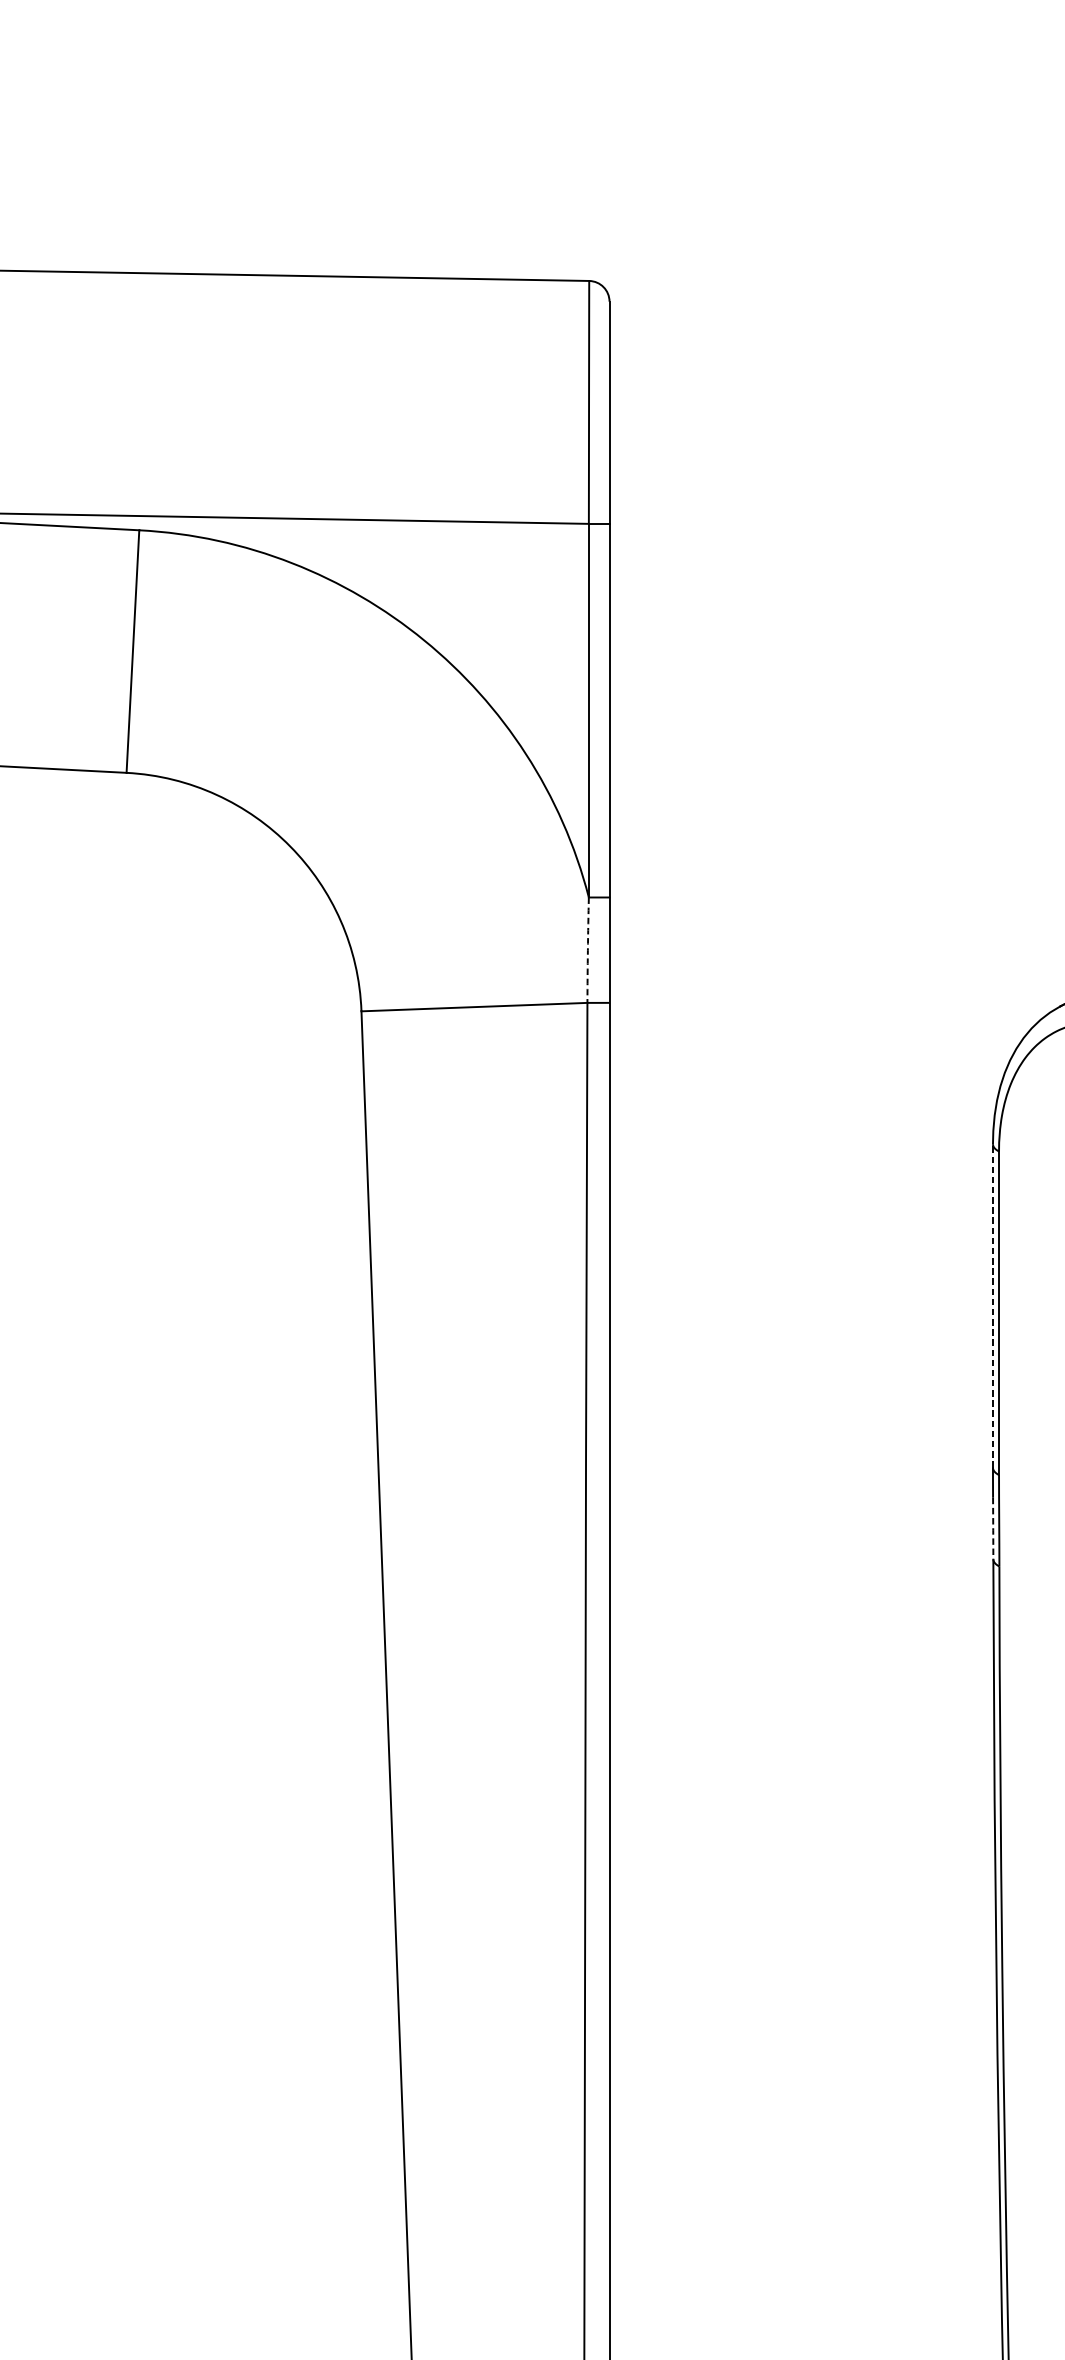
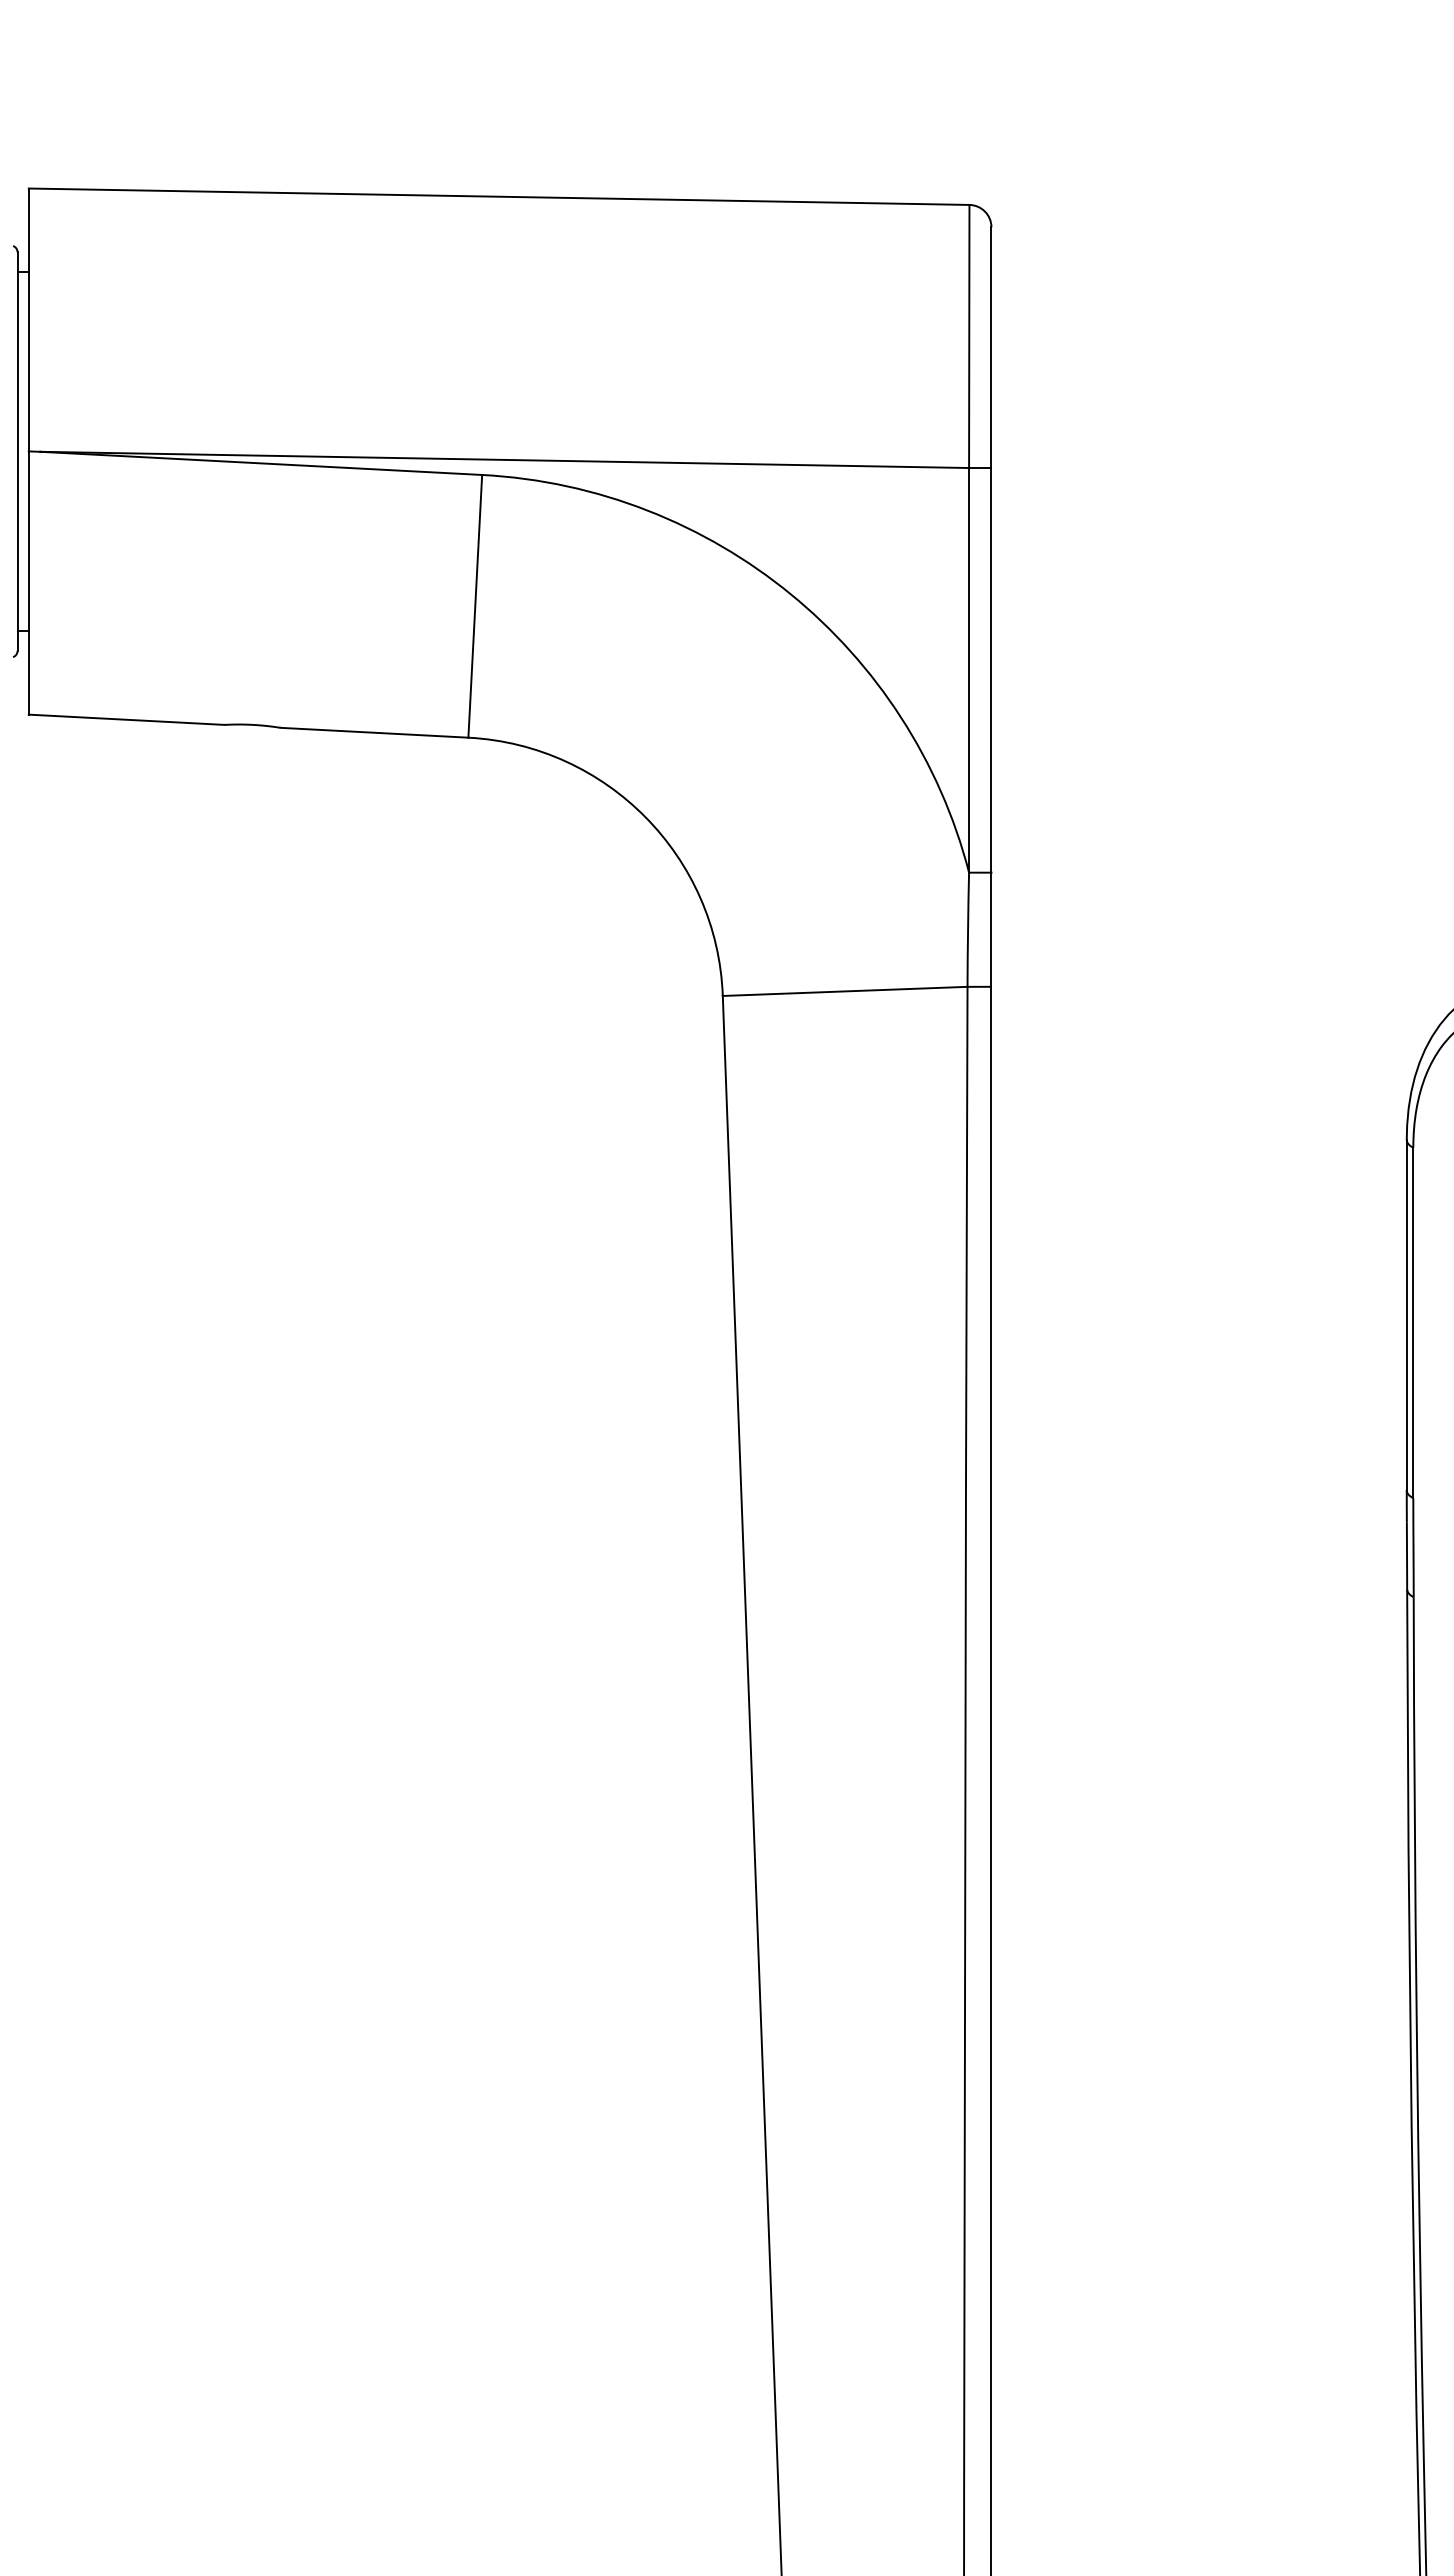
arc: (588, 949) -> (968, 929), dashed -> solid
line: (992, 1305) -> (1406, 1314), dashed -> solid
line: (993, 1529) -> (1407, 1557), dashed -> solid

